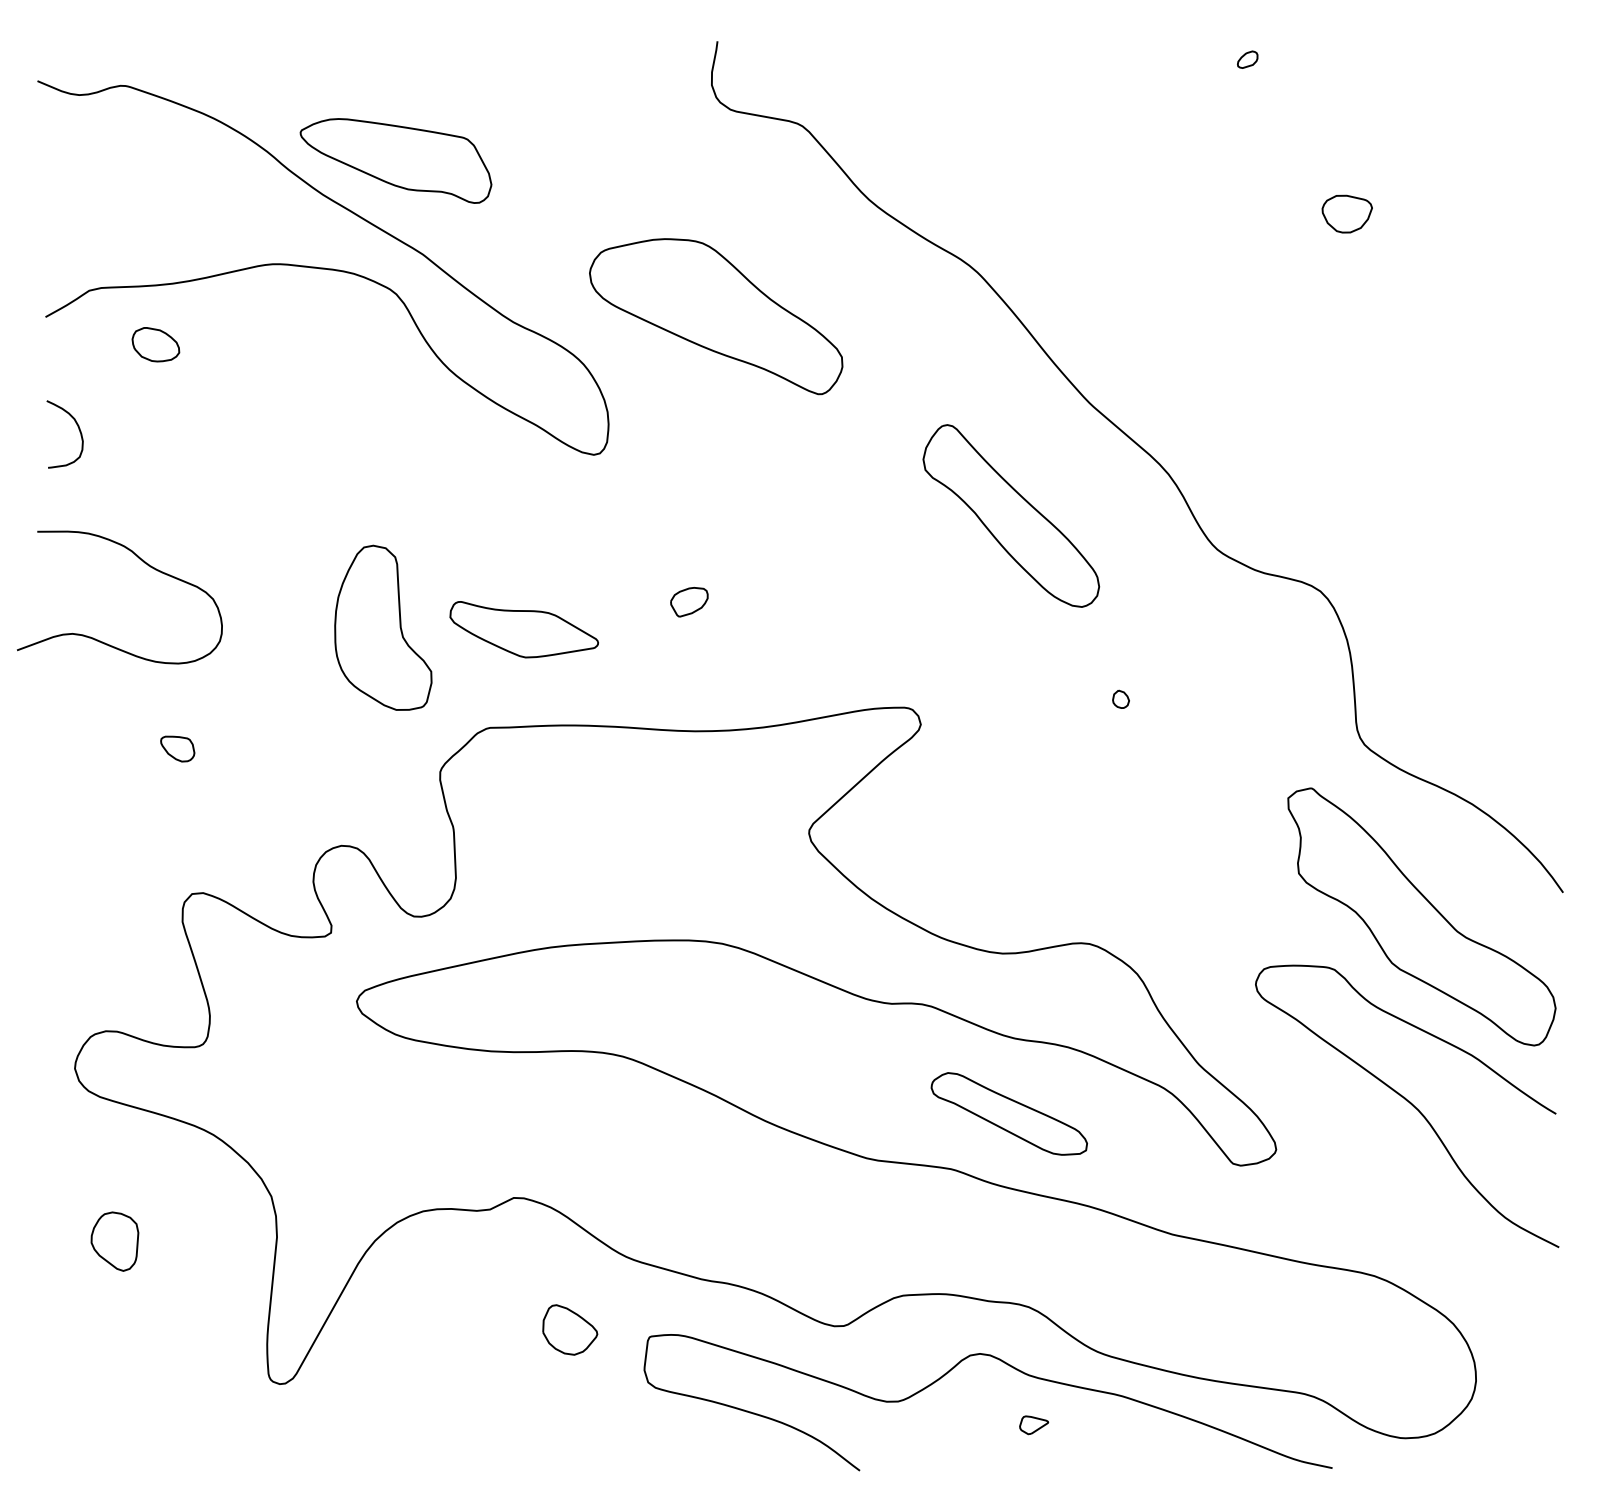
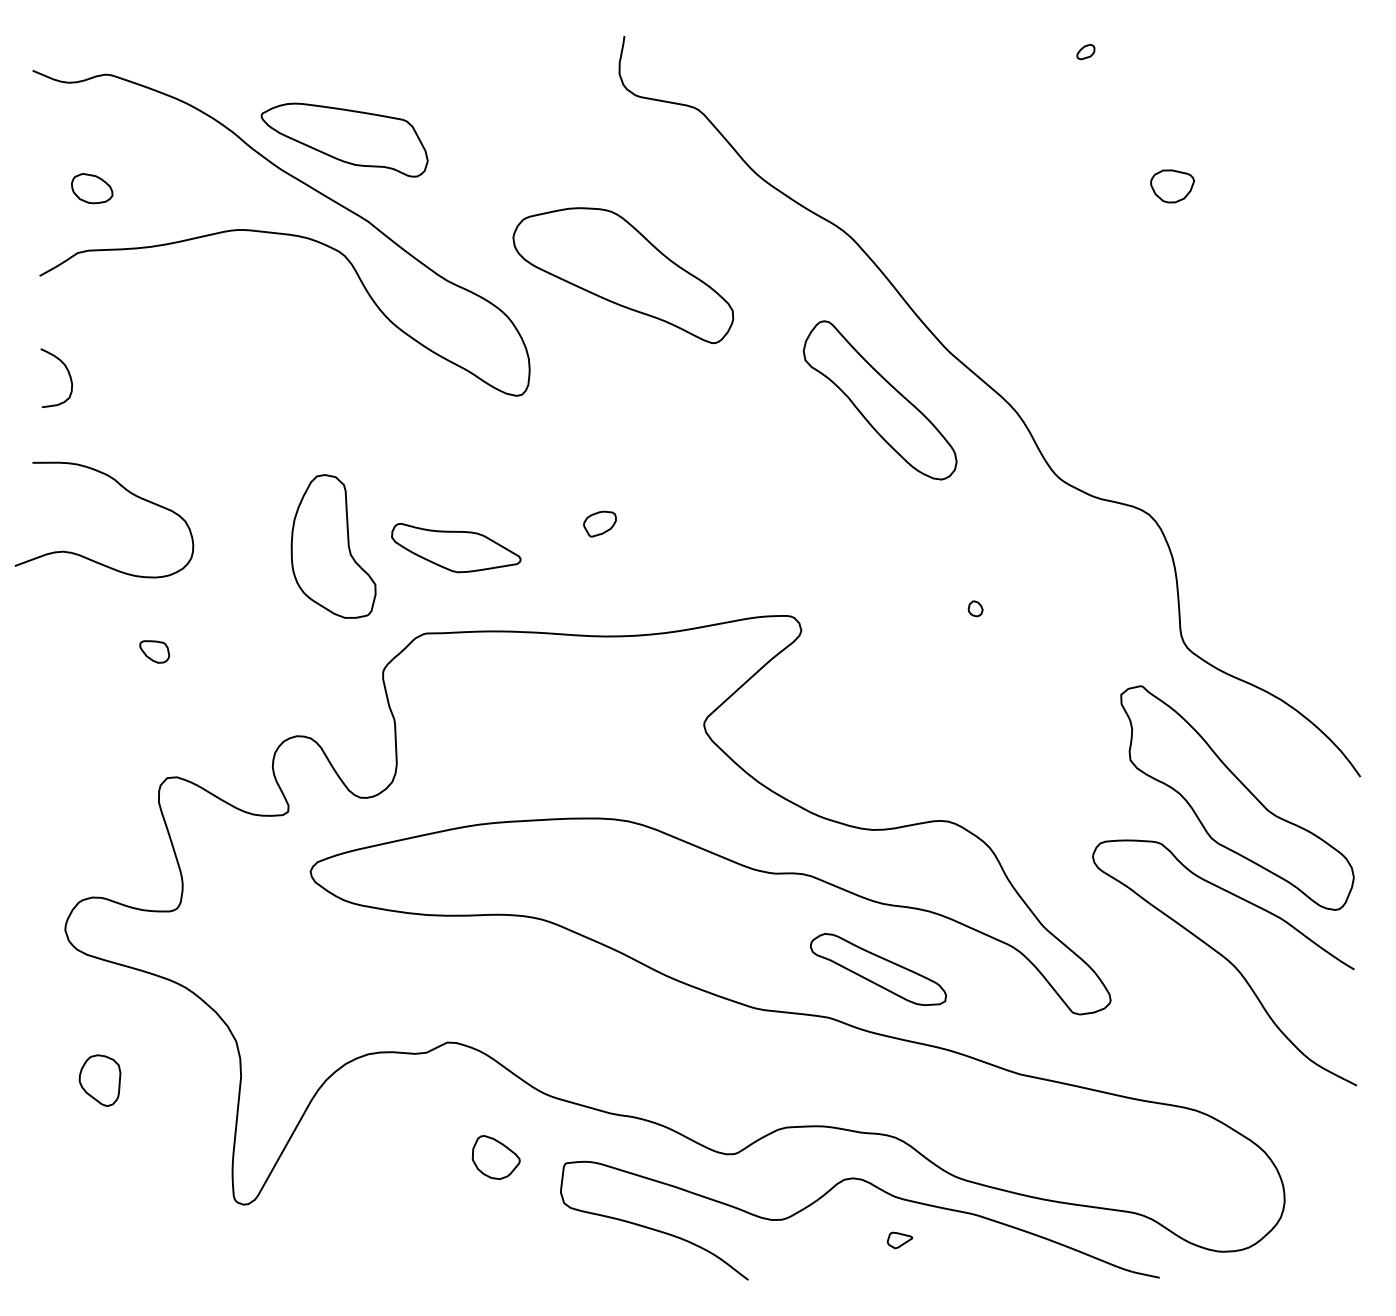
part: (155, 344) -> (91, 188), moved
part: (1011, 515) -> (880, 399), moved

